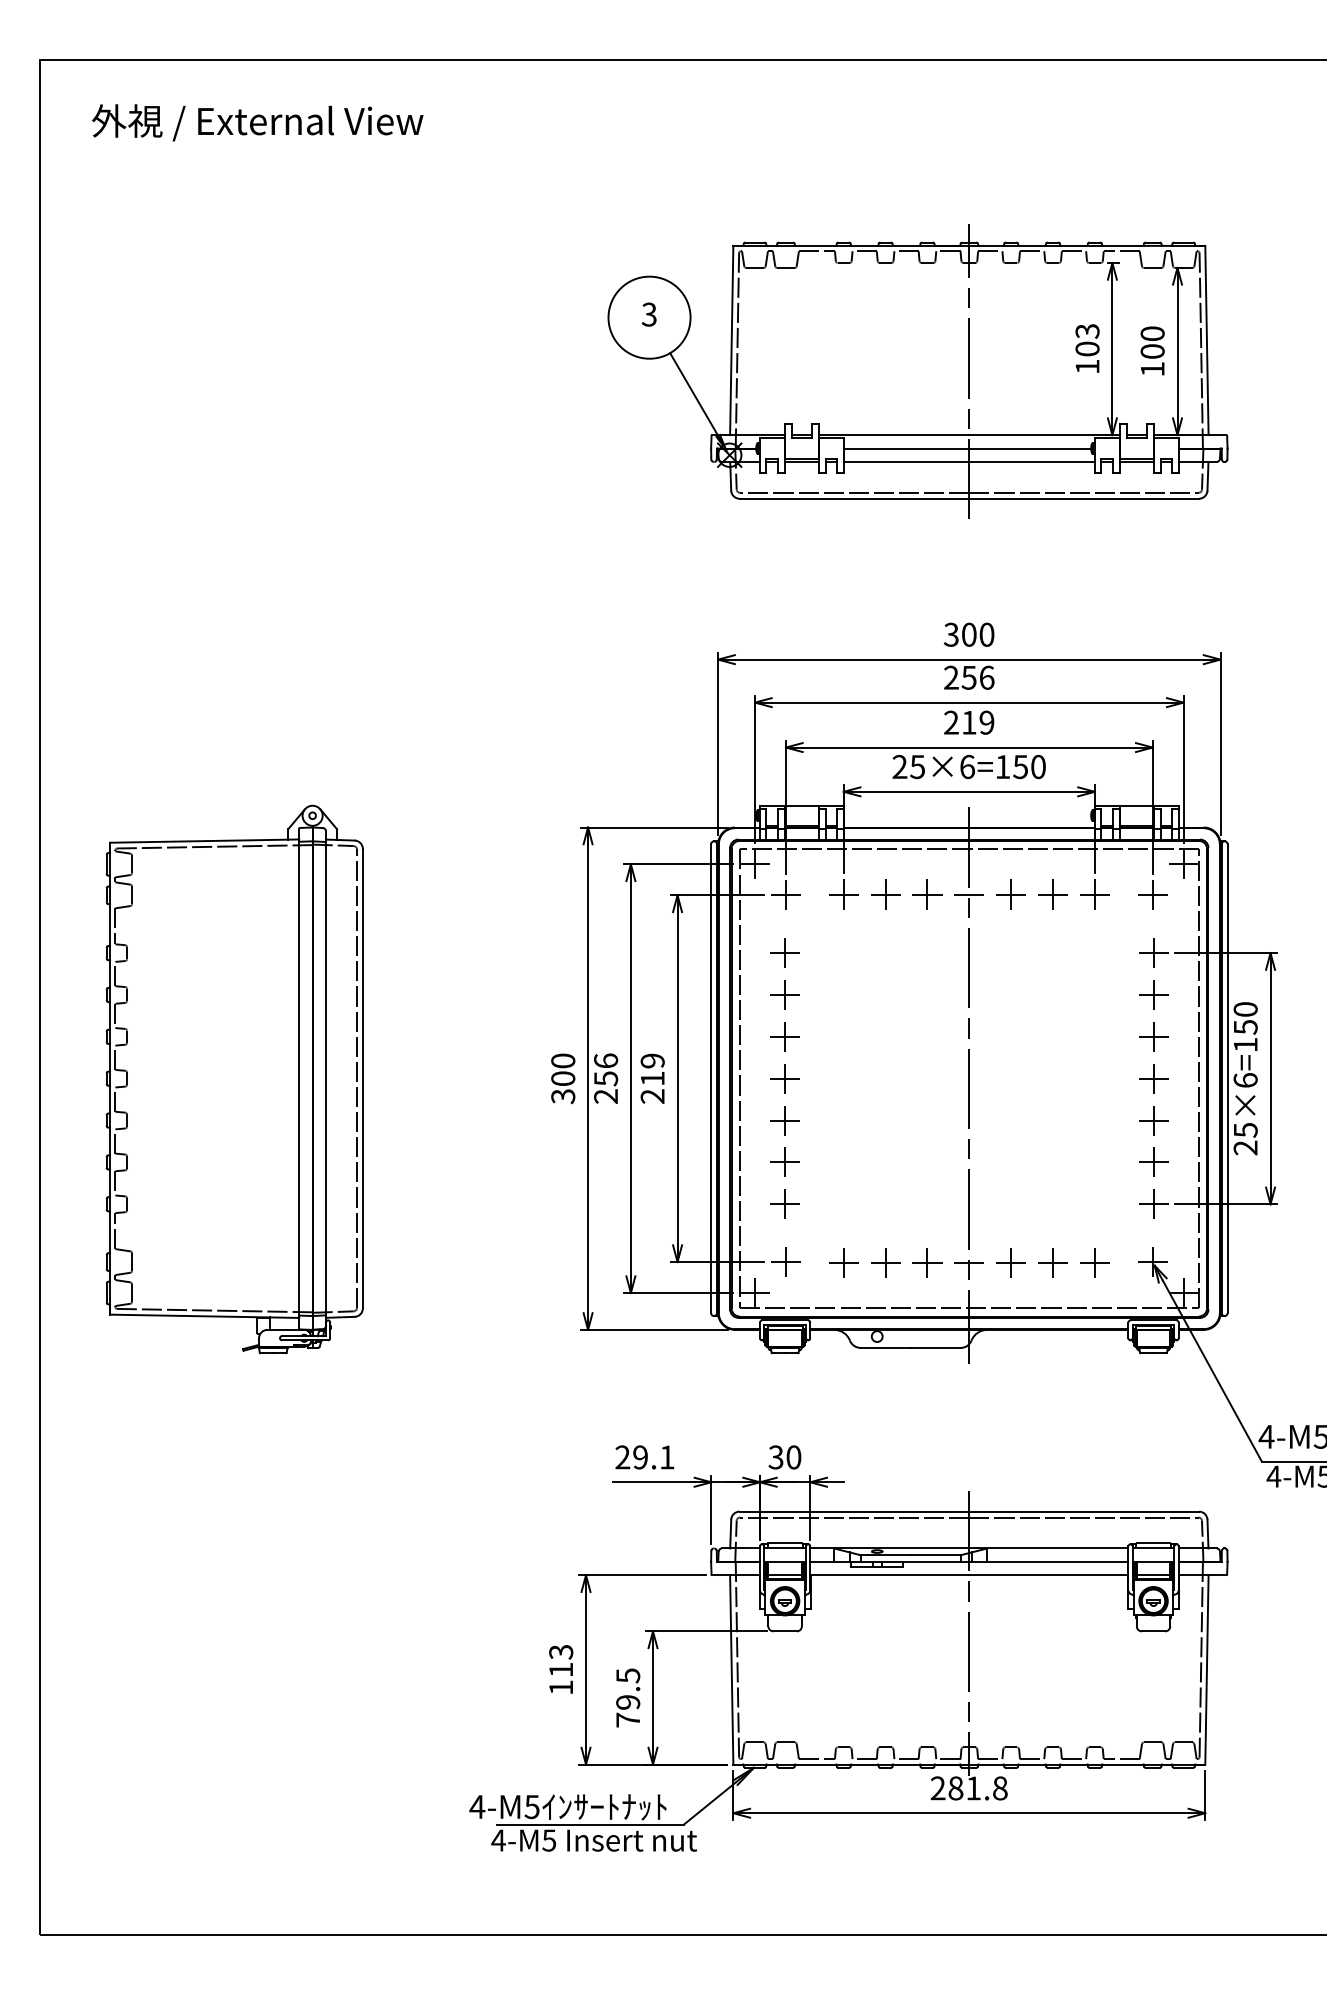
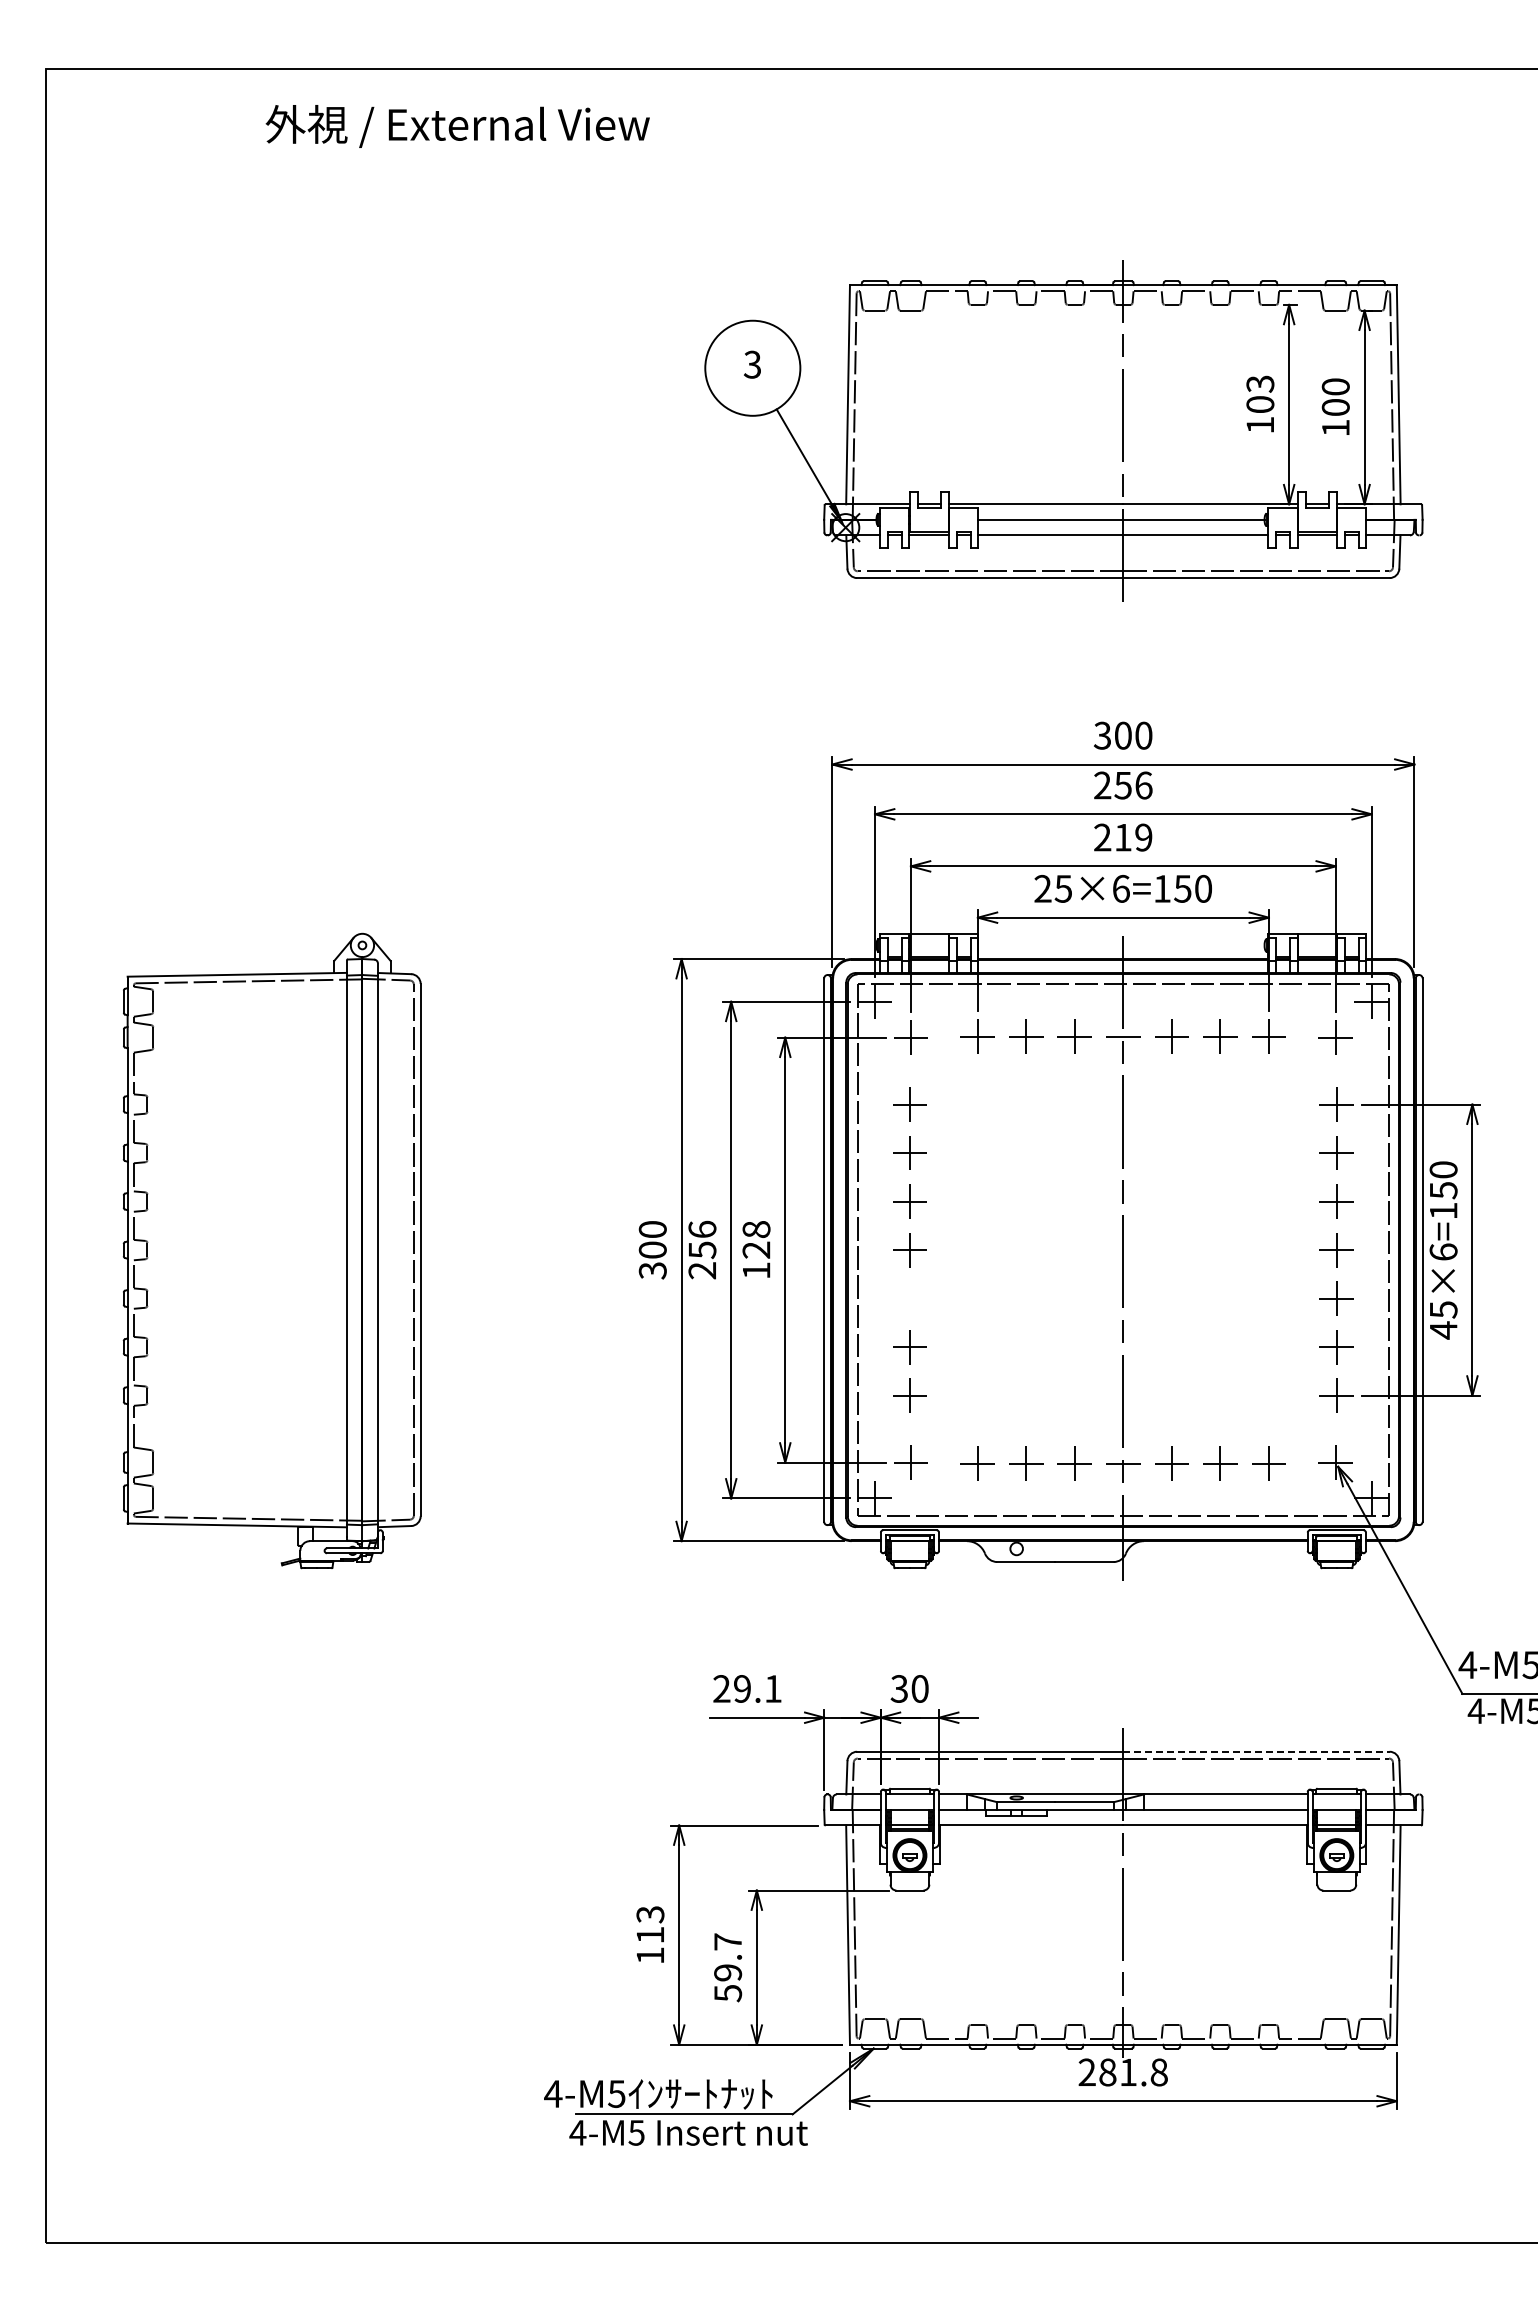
text: (257, 122) -> (457, 126), moved
text: (652, 1079) -> (756, 1250), 219 -> 128
part: (784, 1120) -> (909, 1298), removed
text: (1245, 1148) -> (1443, 1330), 25×6=150 -> 45×6=150
line: (1085, 1511) -> (1257, 1751), solid -> dashed
text: (628, 1697) -> (728, 1967), 79.5 -> 59.7

